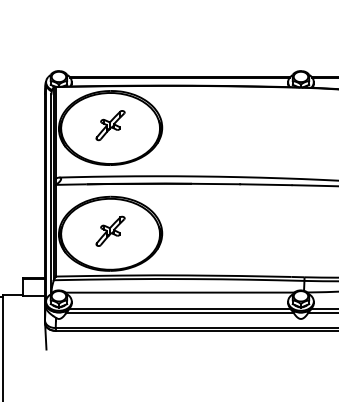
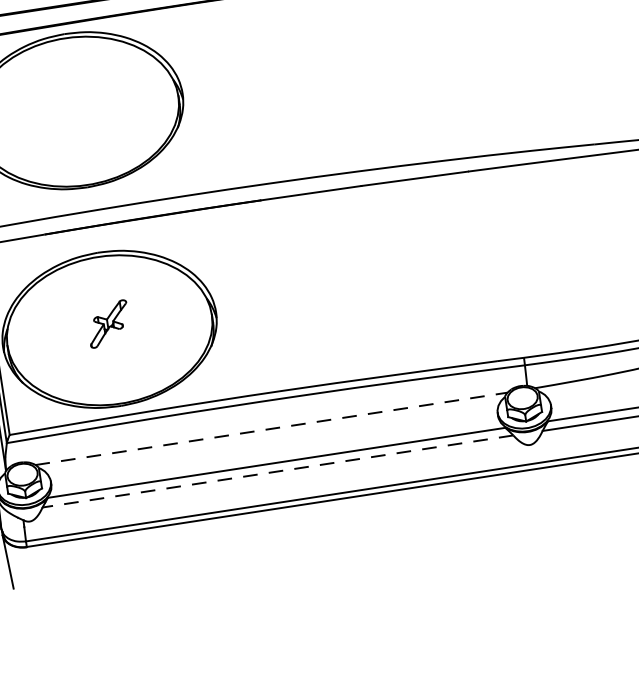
part: (110, 125) -> (75, 105), removed
part: (110, 230) -> (108, 322), size x0.7
line: (180, 292) -> (272, 428), solid -> dashed
line: (179, 313) -> (277, 472), solid -> dashed

